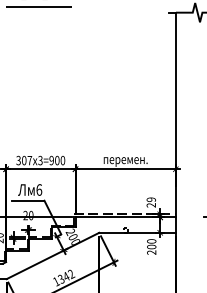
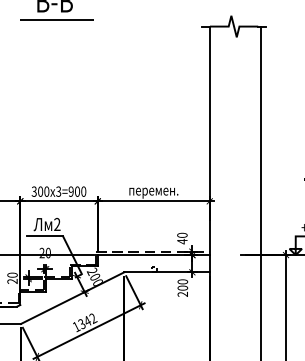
text: (29, 160) -> (46, 191), 307x3=900 -> 300x3=900
text: (39, 189) -> (57, 224), 6 -> 2
text: (151, 202) -> (182, 238), 29 -> 40

